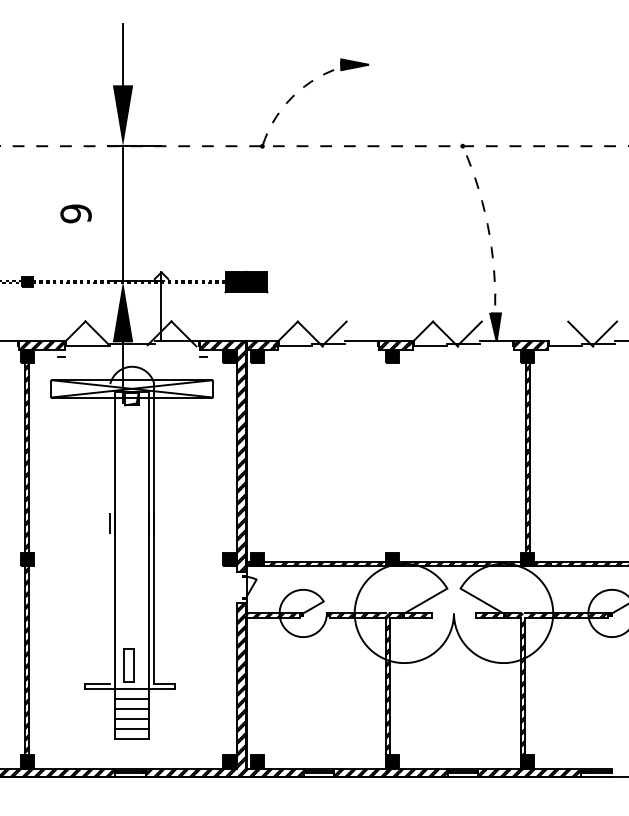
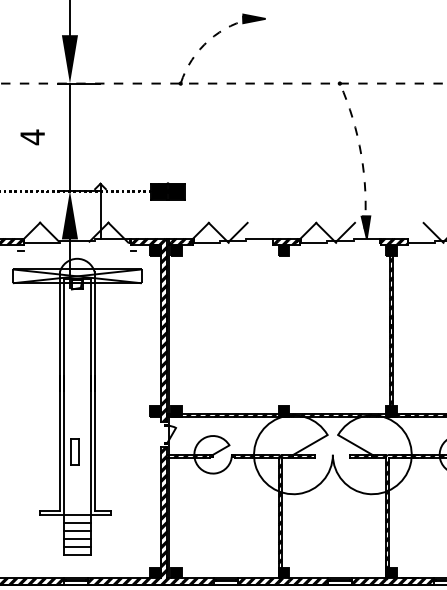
text: (75, 213) -> (32, 137), 9 -> 4
line: (110, 534) -> (59, 392), added
part: (128, 665) -> (74, 452), moved

